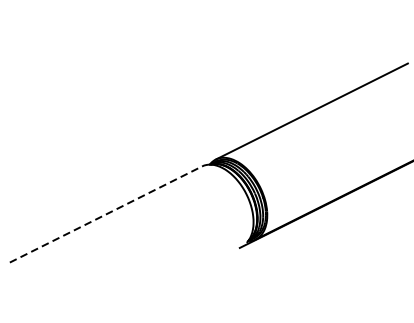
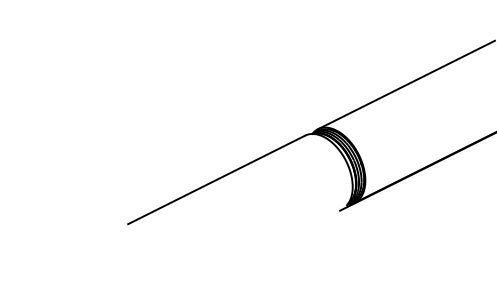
line: (105, 214) -> (216, 179), dashed -> solid

